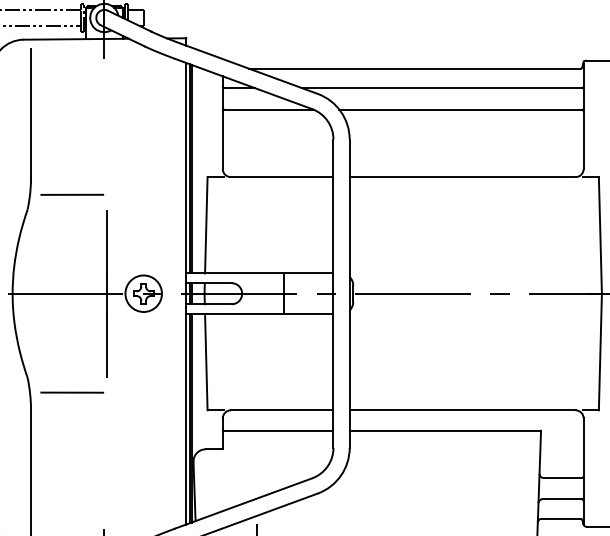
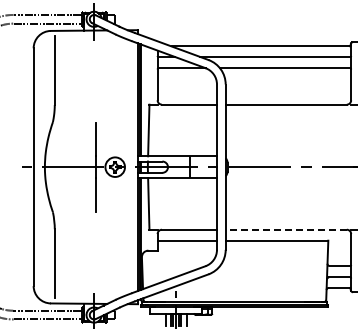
line: (71, 195) -> (76, 114), removed
line: (71, 393) -> (76, 220), removed
line: (463, 409) -> (286, 229), solid -> dashed

